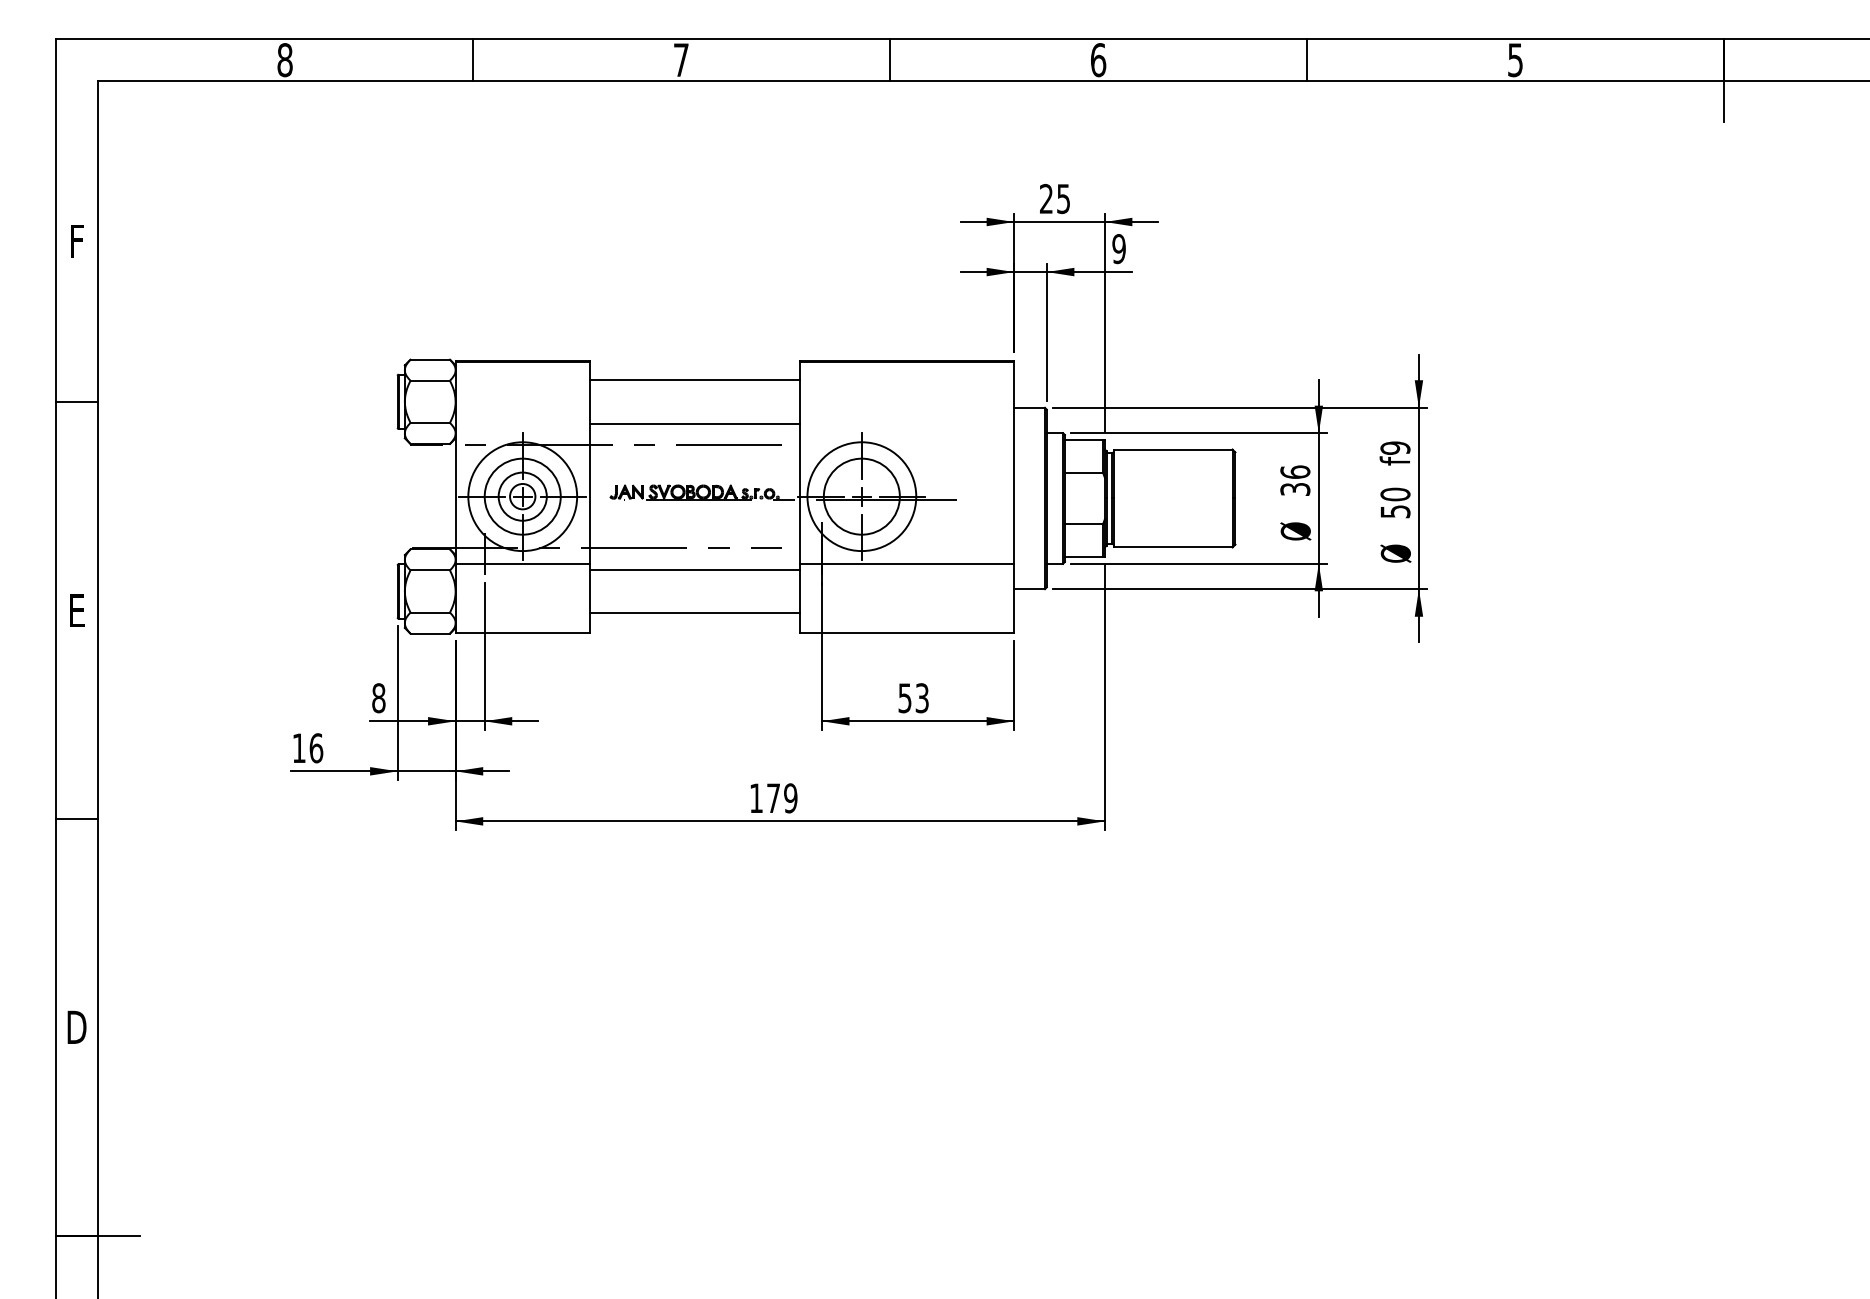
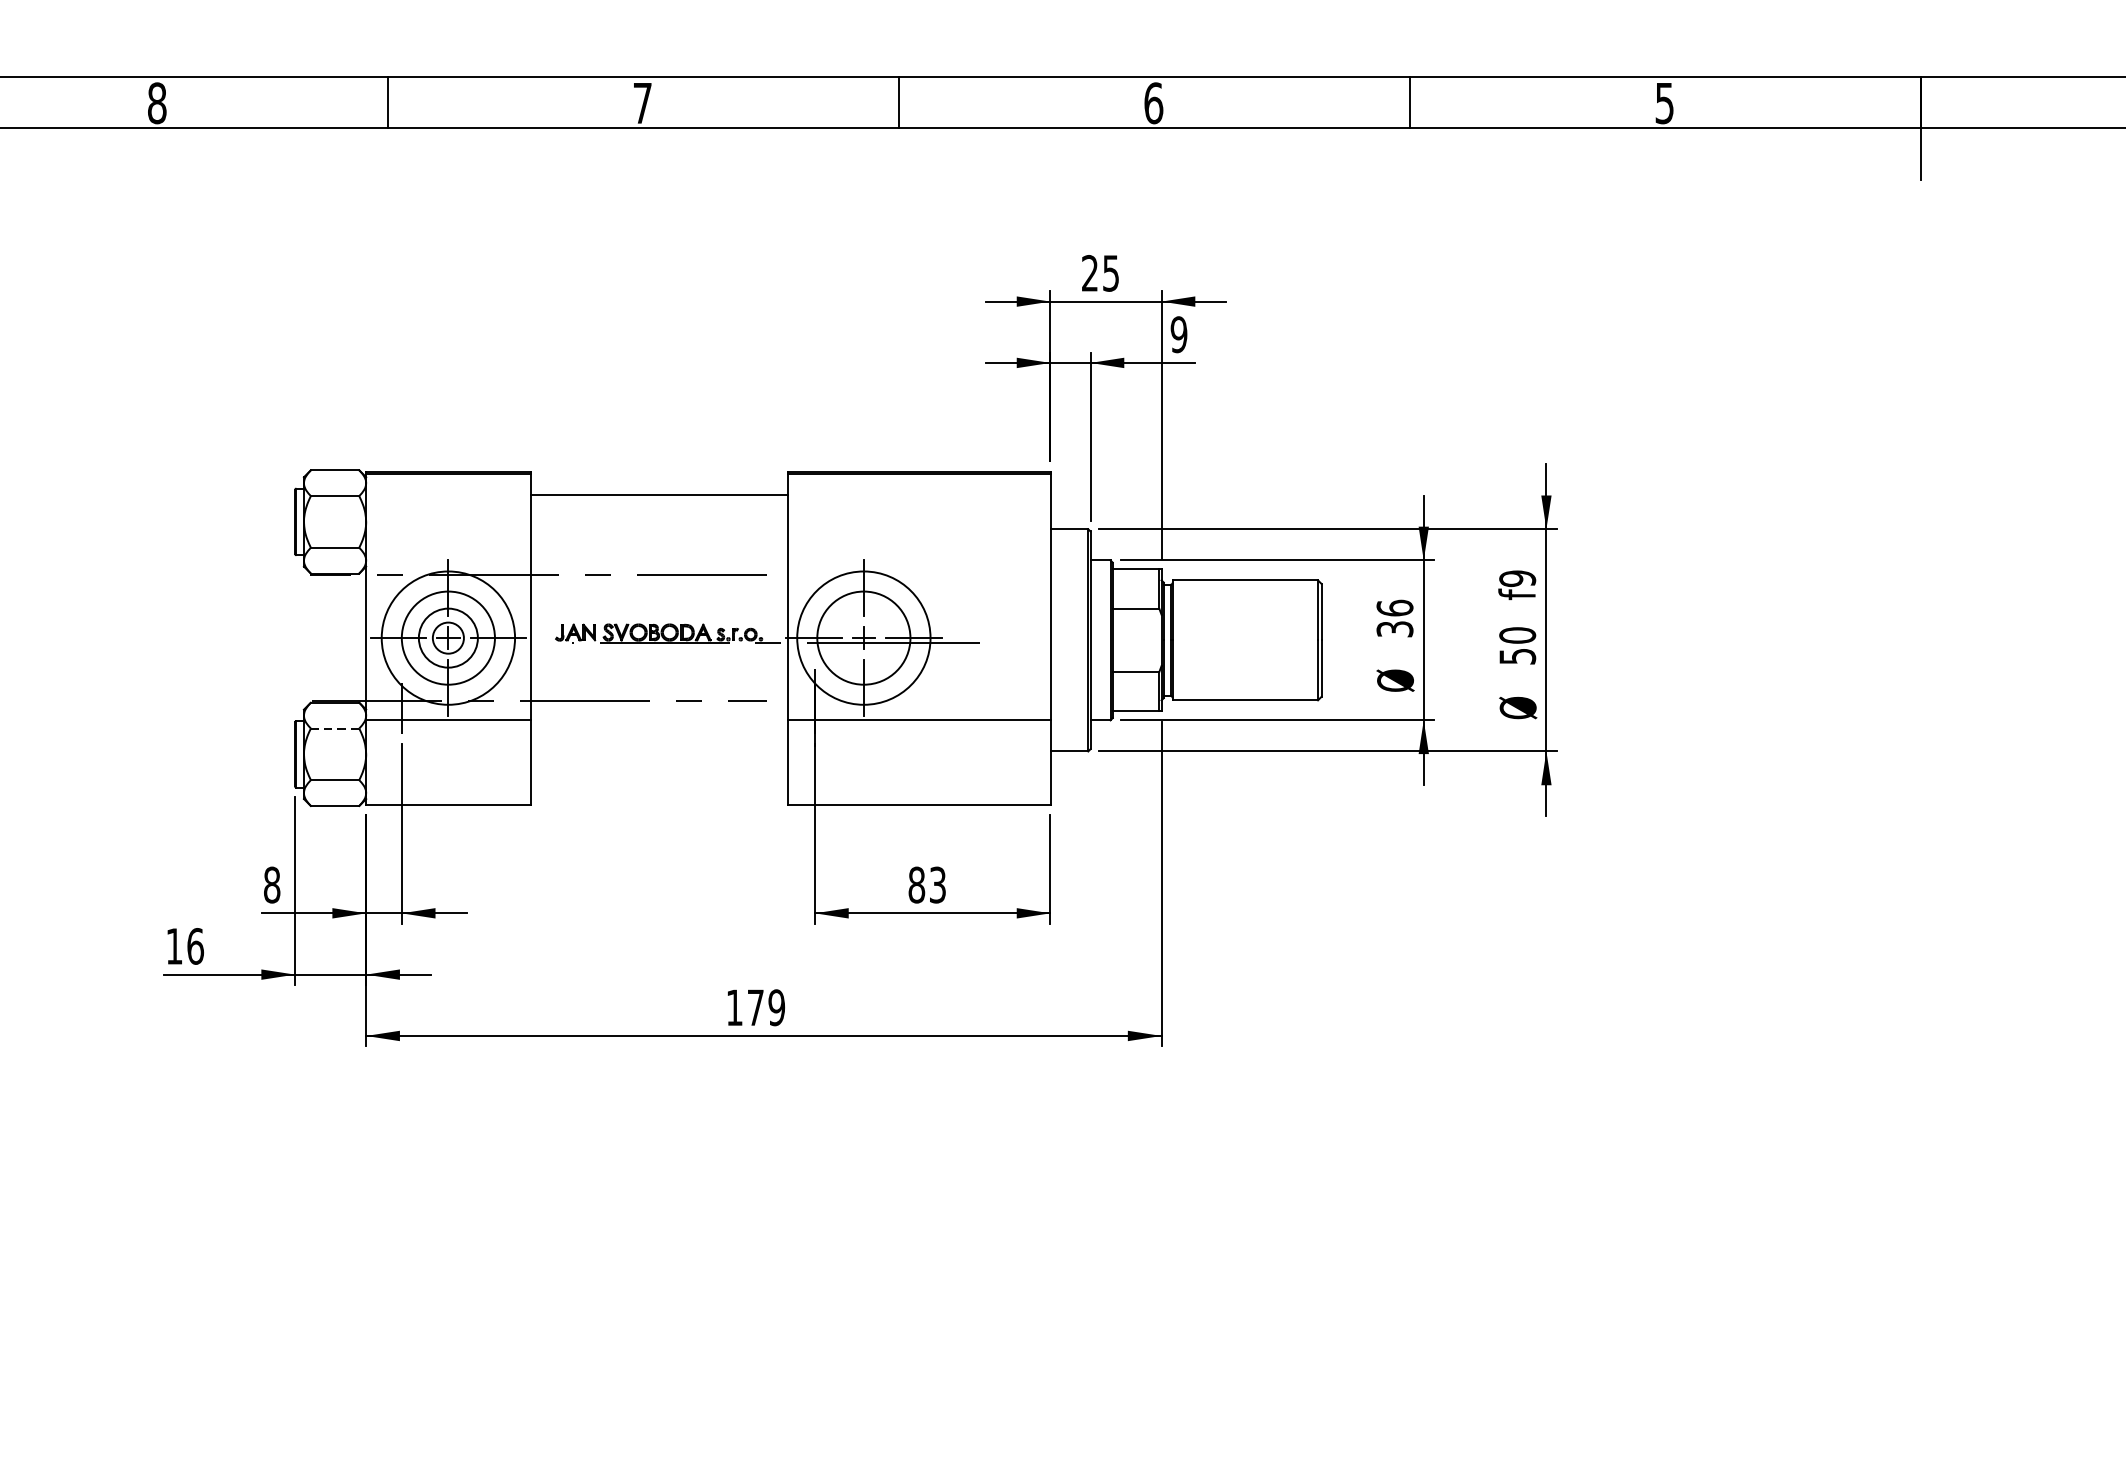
line: (694, 423) -> (658, 548), removed
line: (694, 569) -> (658, 727), removed
line: (430, 570) -> (335, 728), solid -> dashed
line: (694, 613) -> (658, 781), removed
text: (904, 698) -> (916, 885), 53 -> 83

